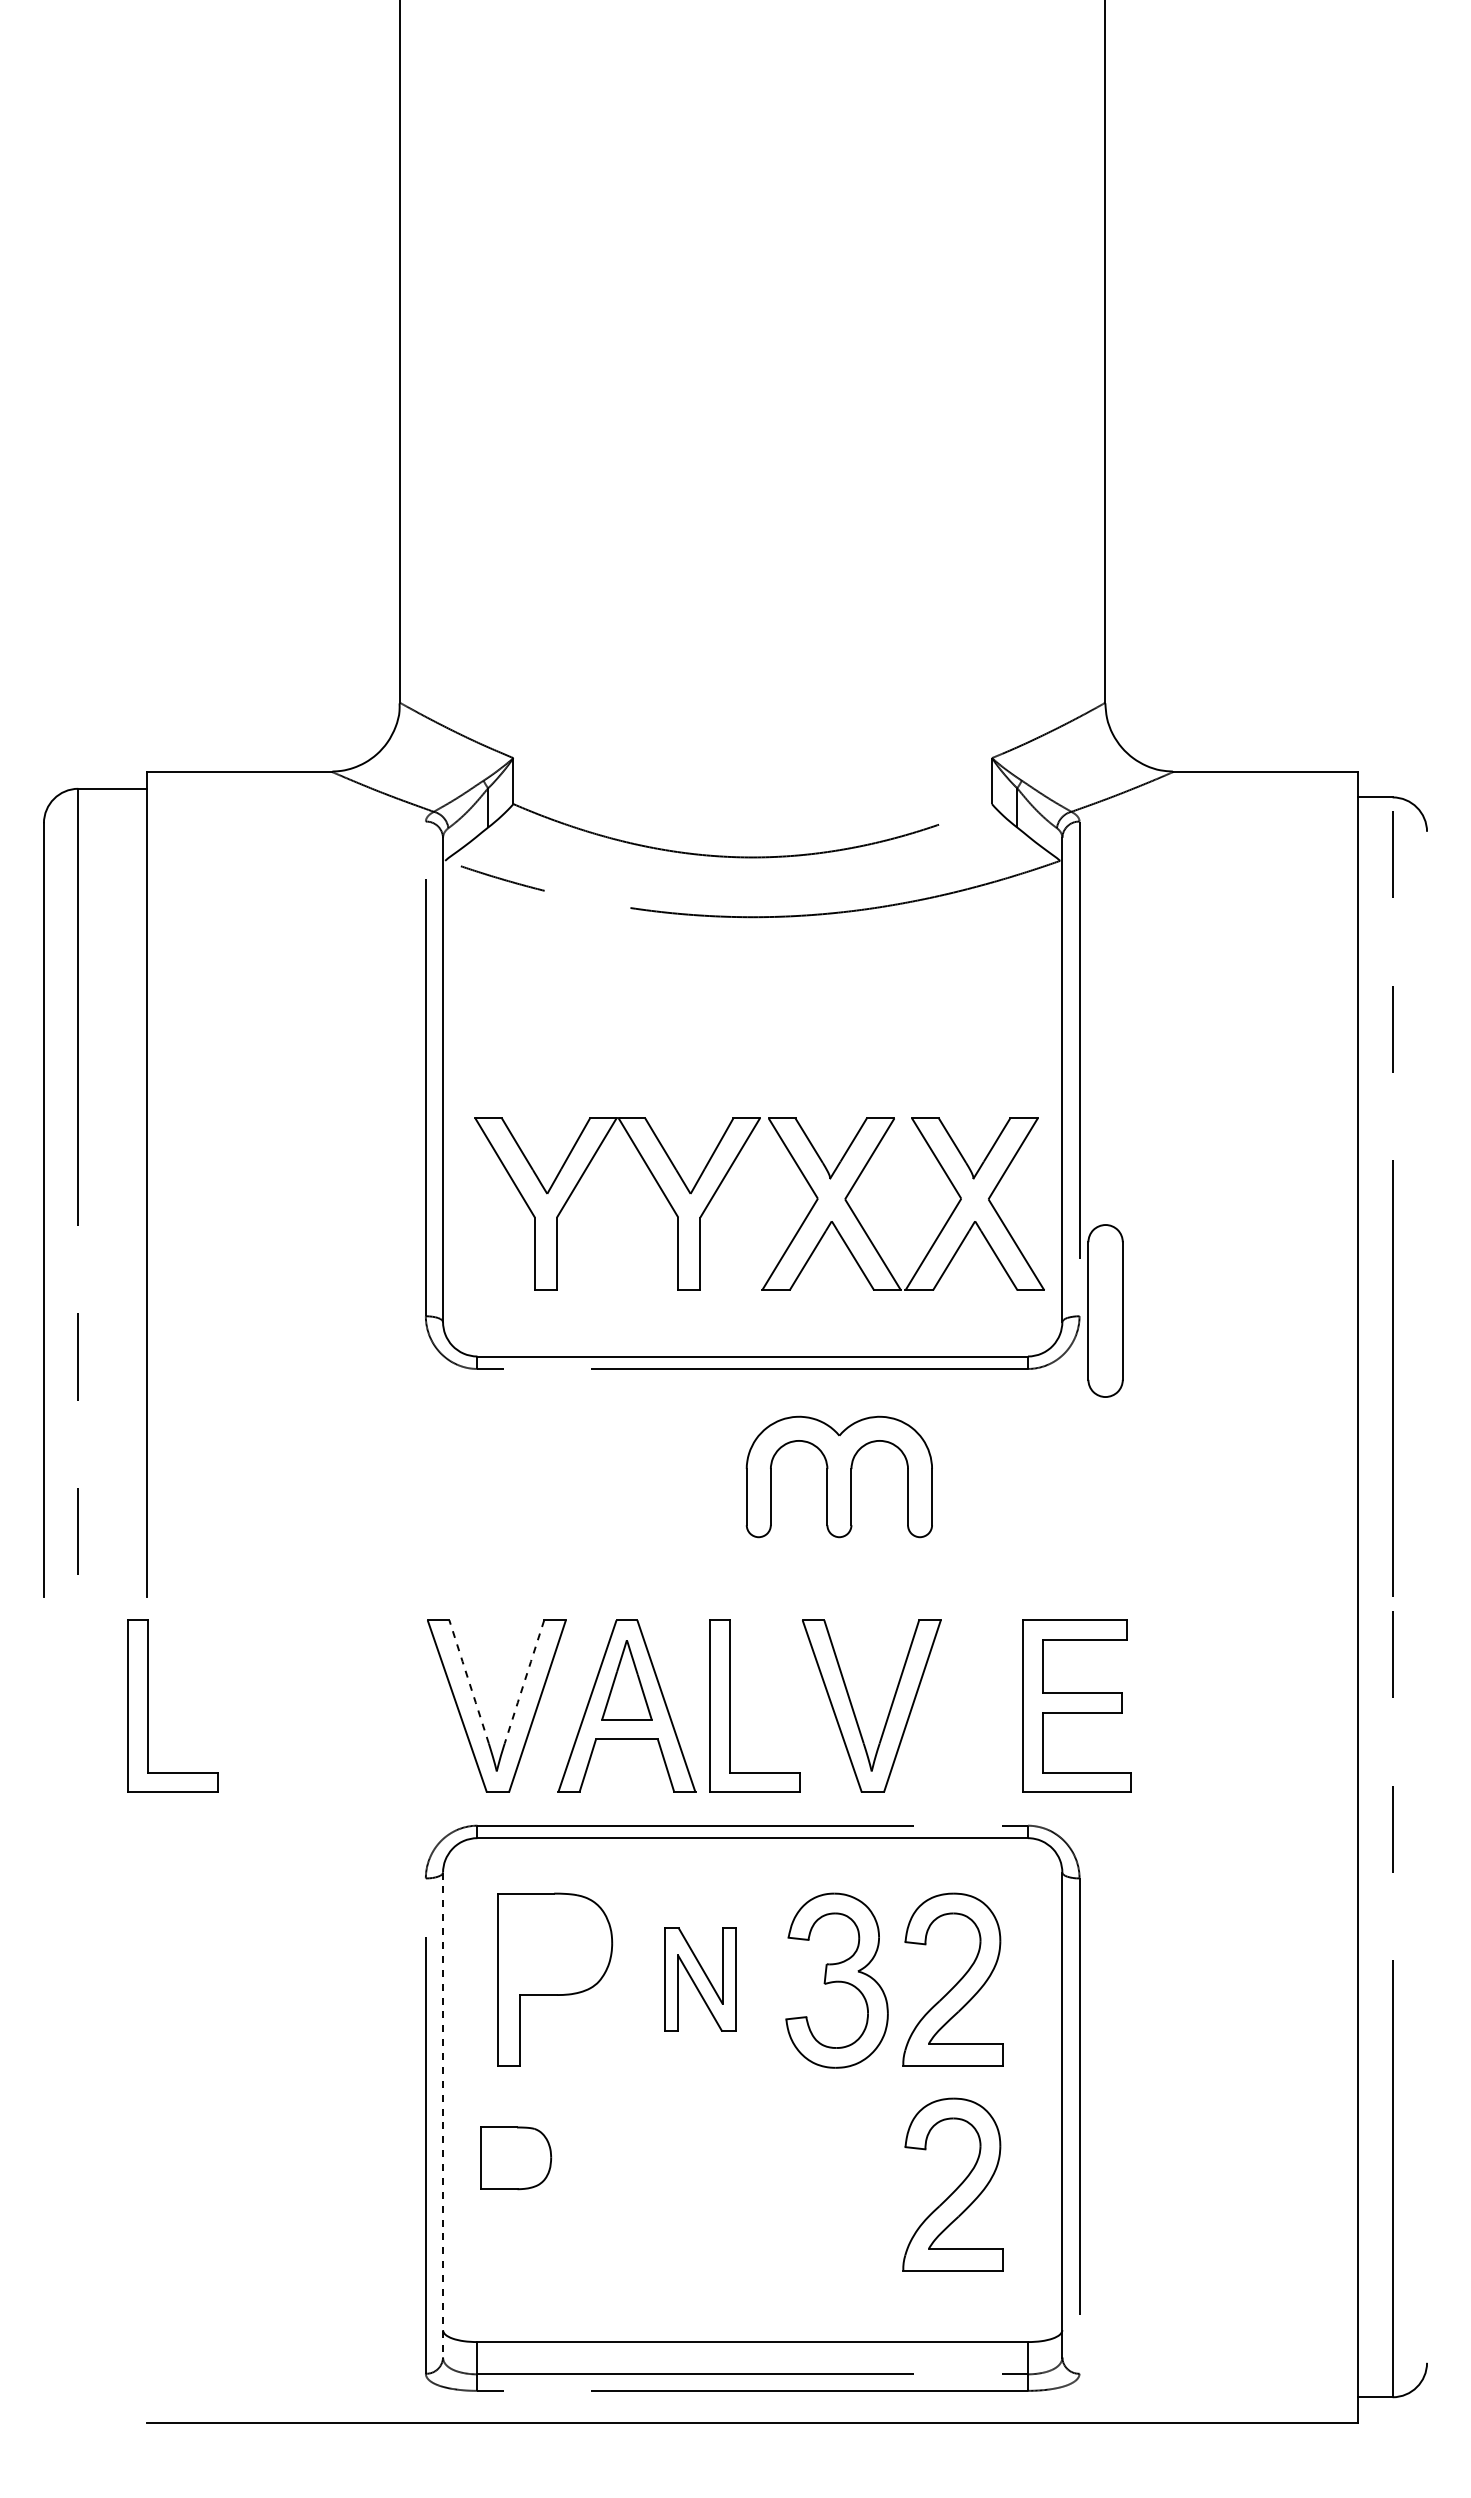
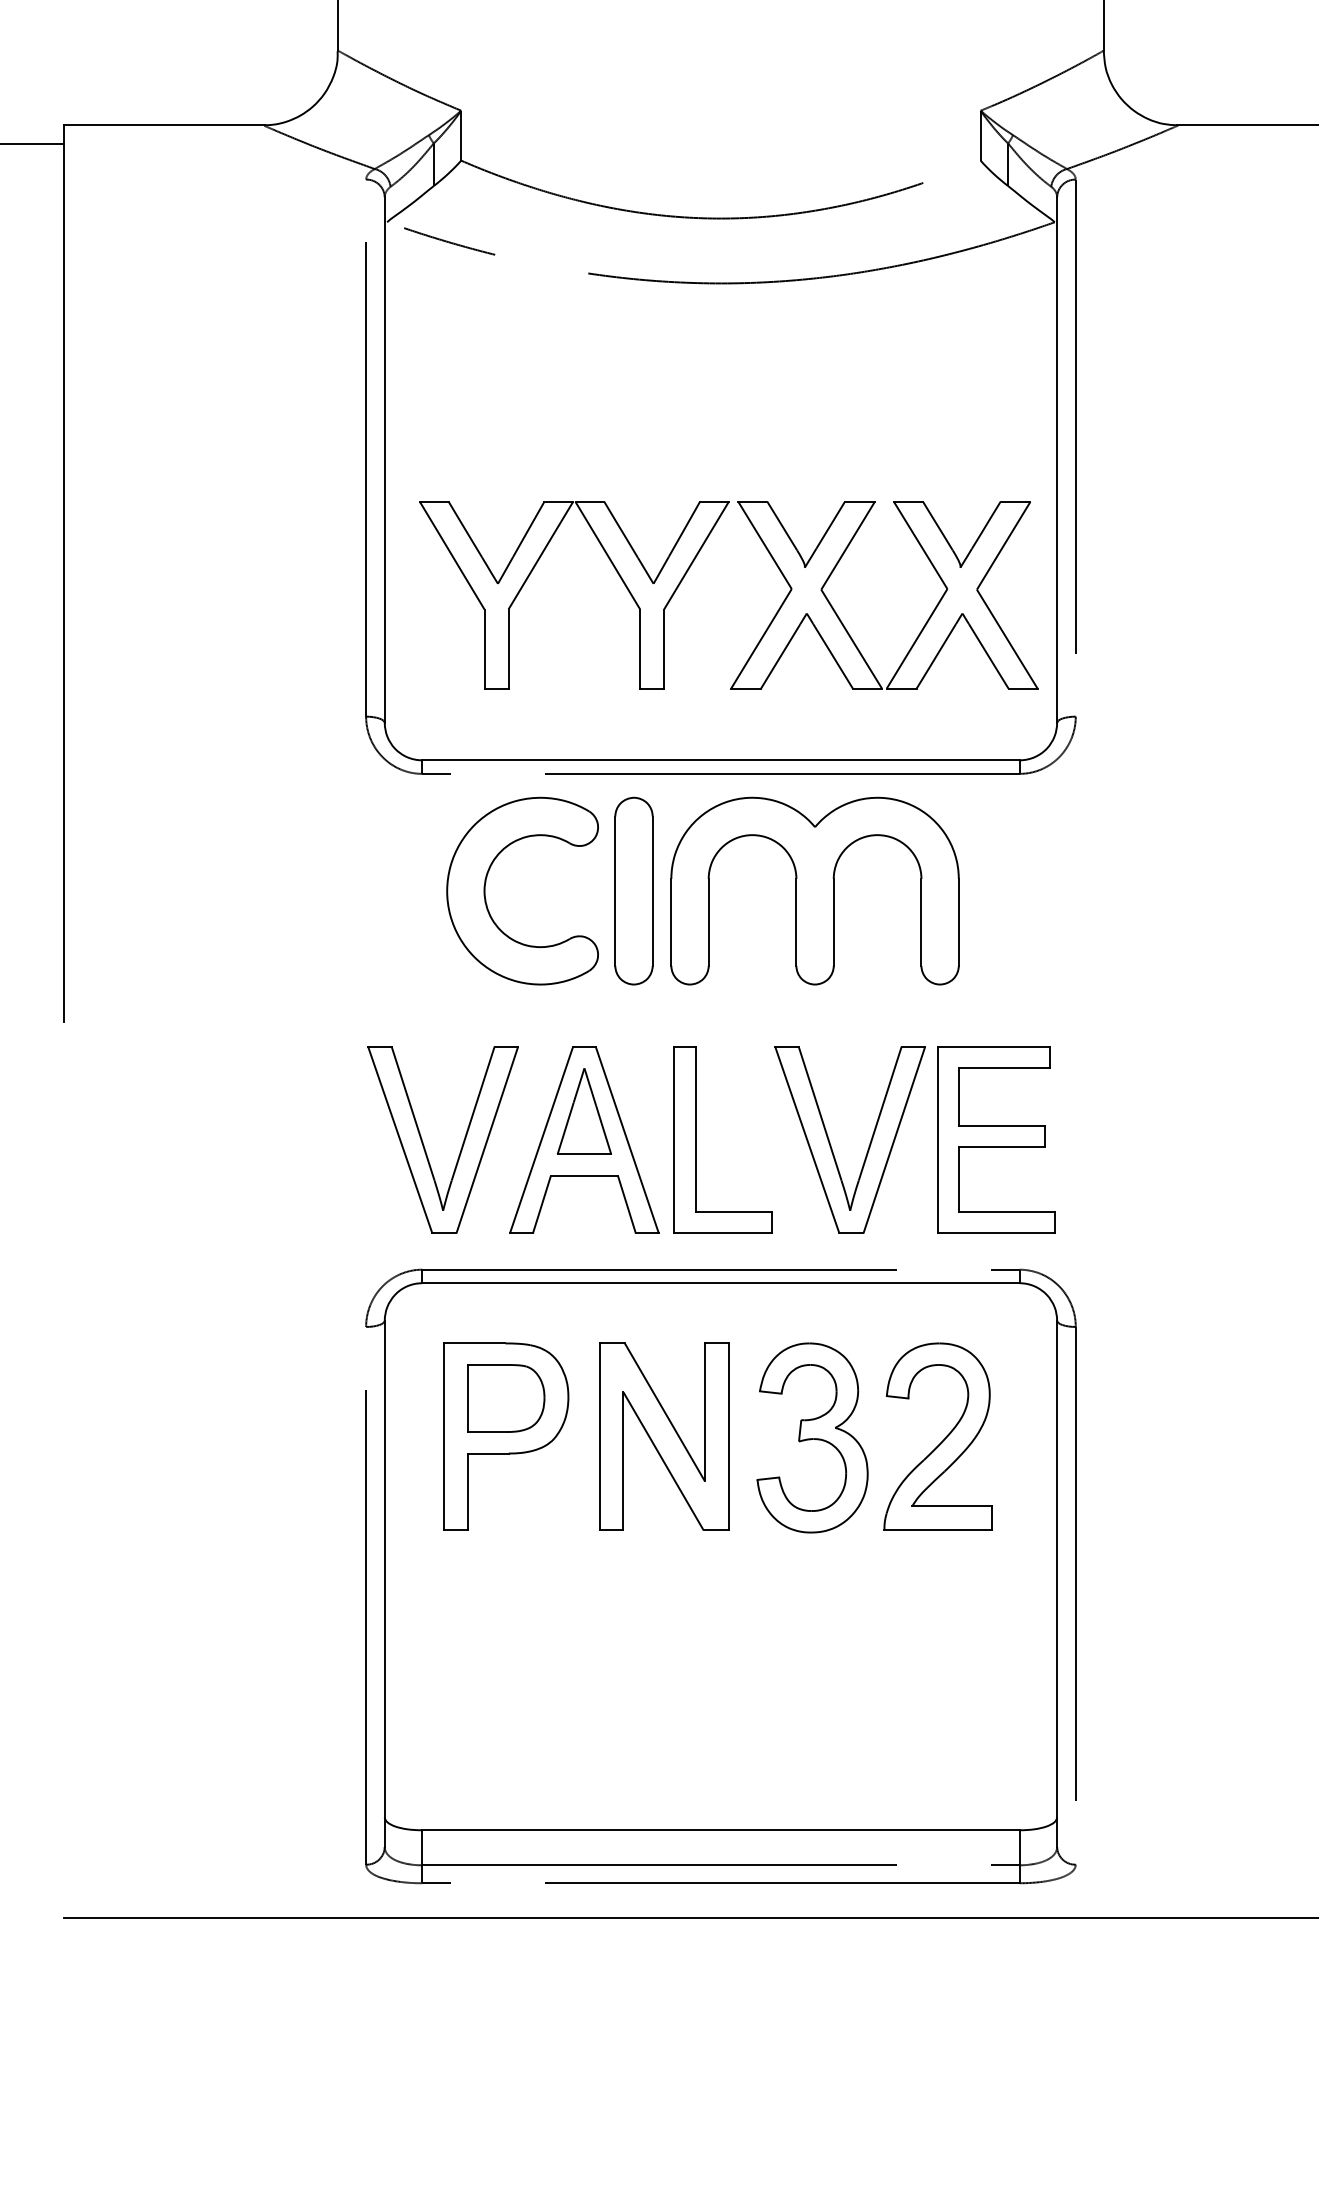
part: (1105, 1310) -> (633, 890), moved
part: (536, 1471) -> (486, 885), added
part: (839, 1476) -> (815, 890), size x1.43
line: (468, 1681) -> (412, 1113), dashed -> solid
line: (524, 1682) -> (473, 1114), dashed -> solid
part: (148, 1705) -> (65, 1139), removed
part: (1076, 1705) -> (995, 1139), moved
part: (700, 1979) -> (664, 1436), size x1.67
line: (443, 2115) -> (385, 1584), dashed -> solid
part: (516, 2158) -> (506, 1398), moved
part: (952, 2184) -> (937, 1659), removed

